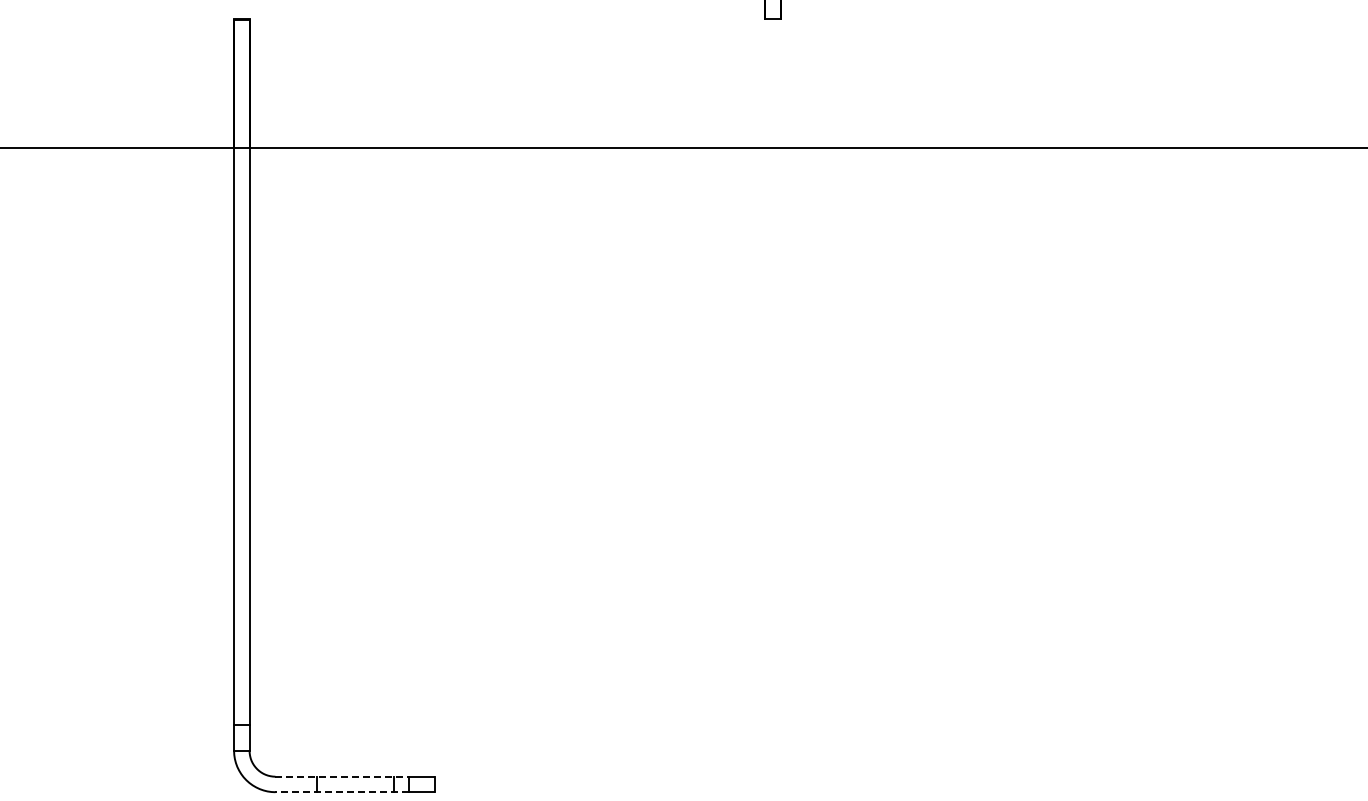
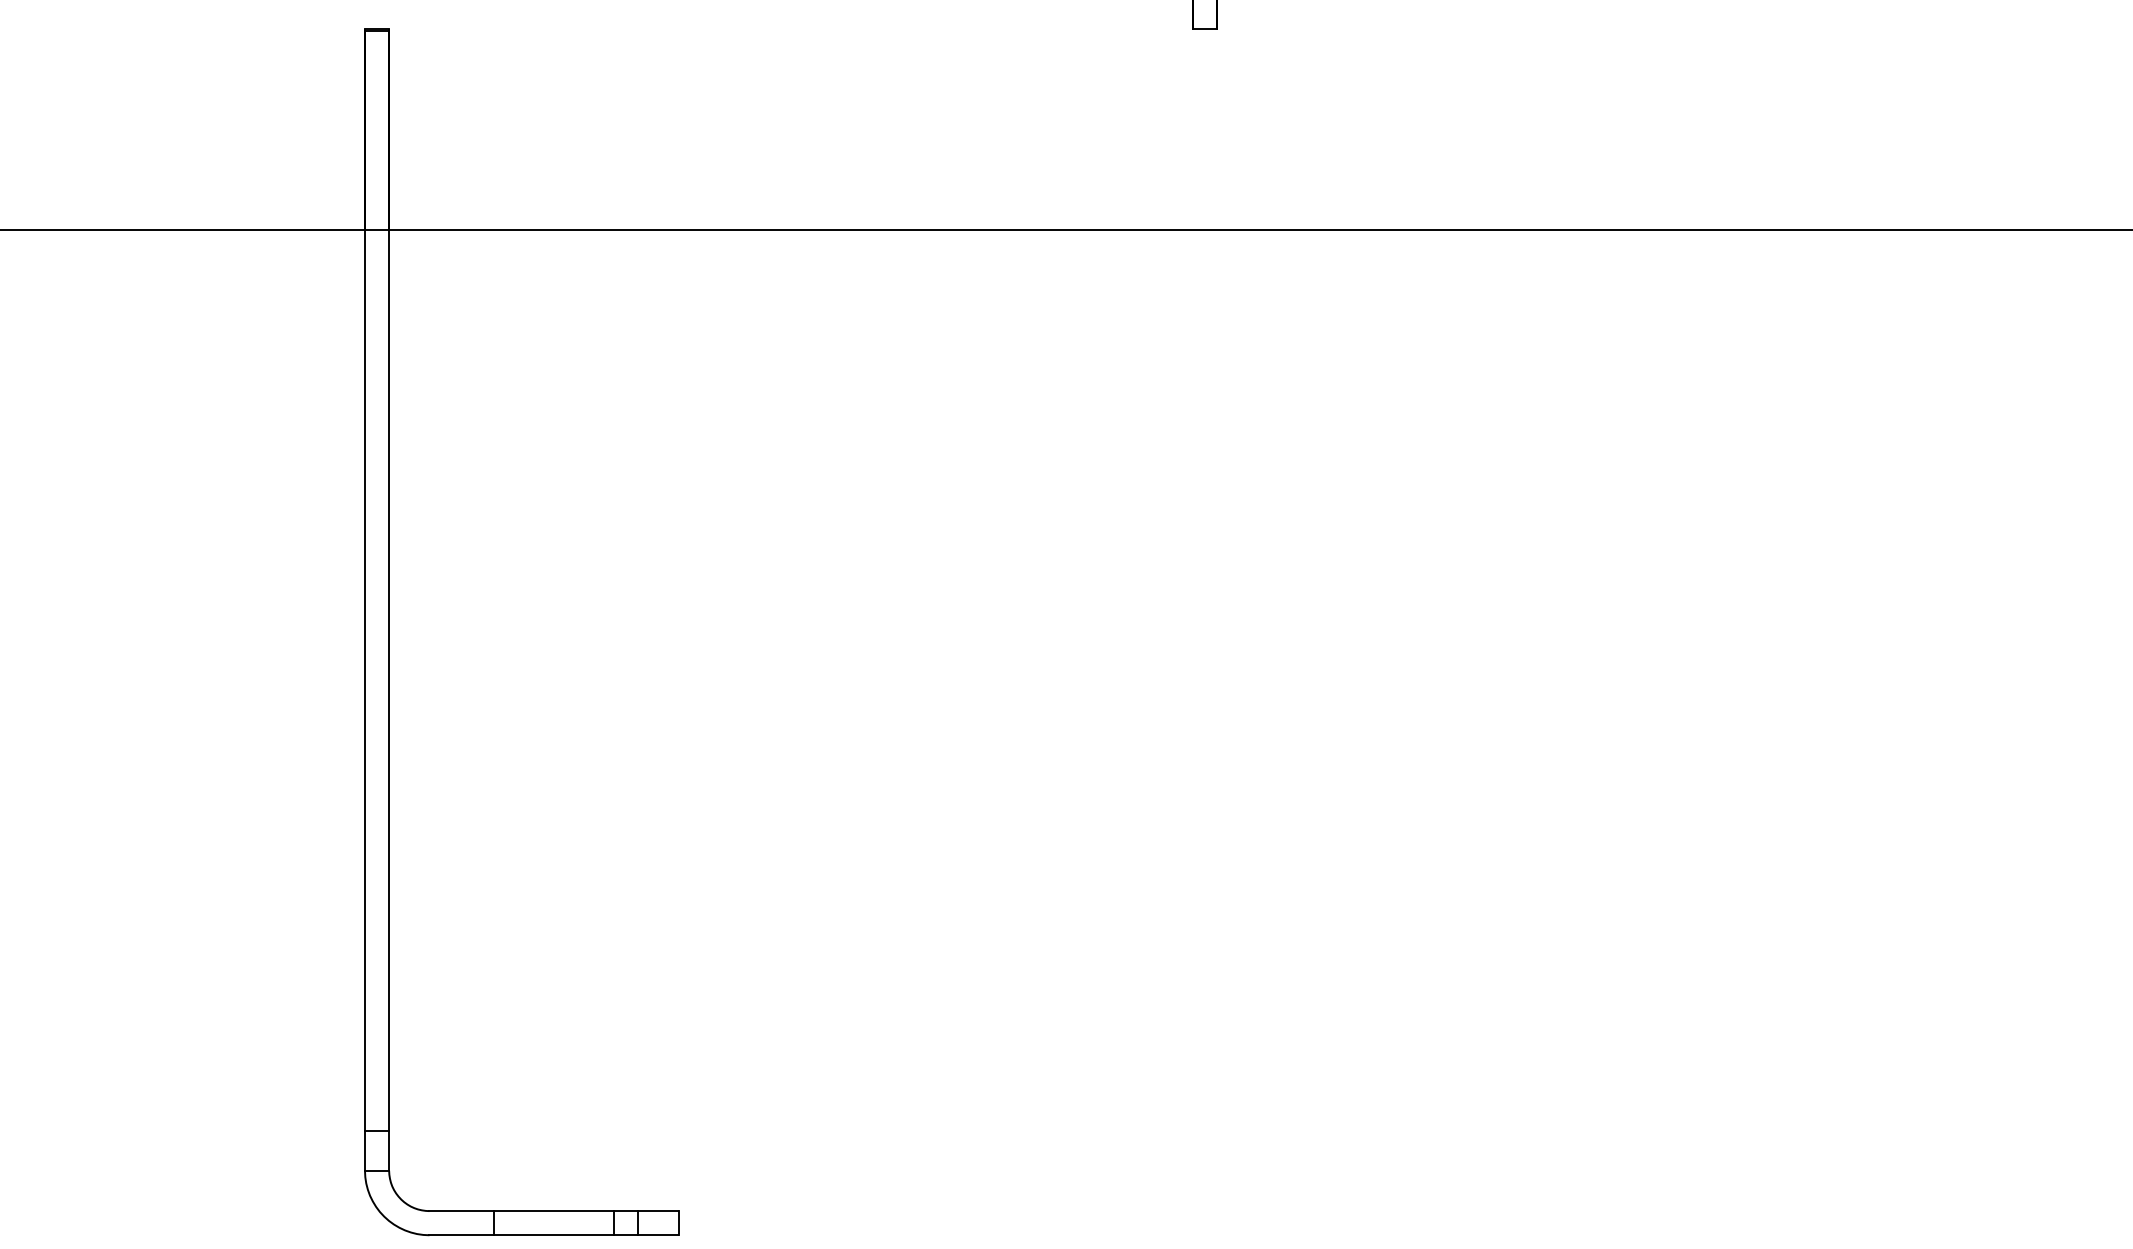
line: (342, 776) -> (534, 1210), dashed -> solid
line: (342, 792) -> (534, 1235), dashed -> solid

